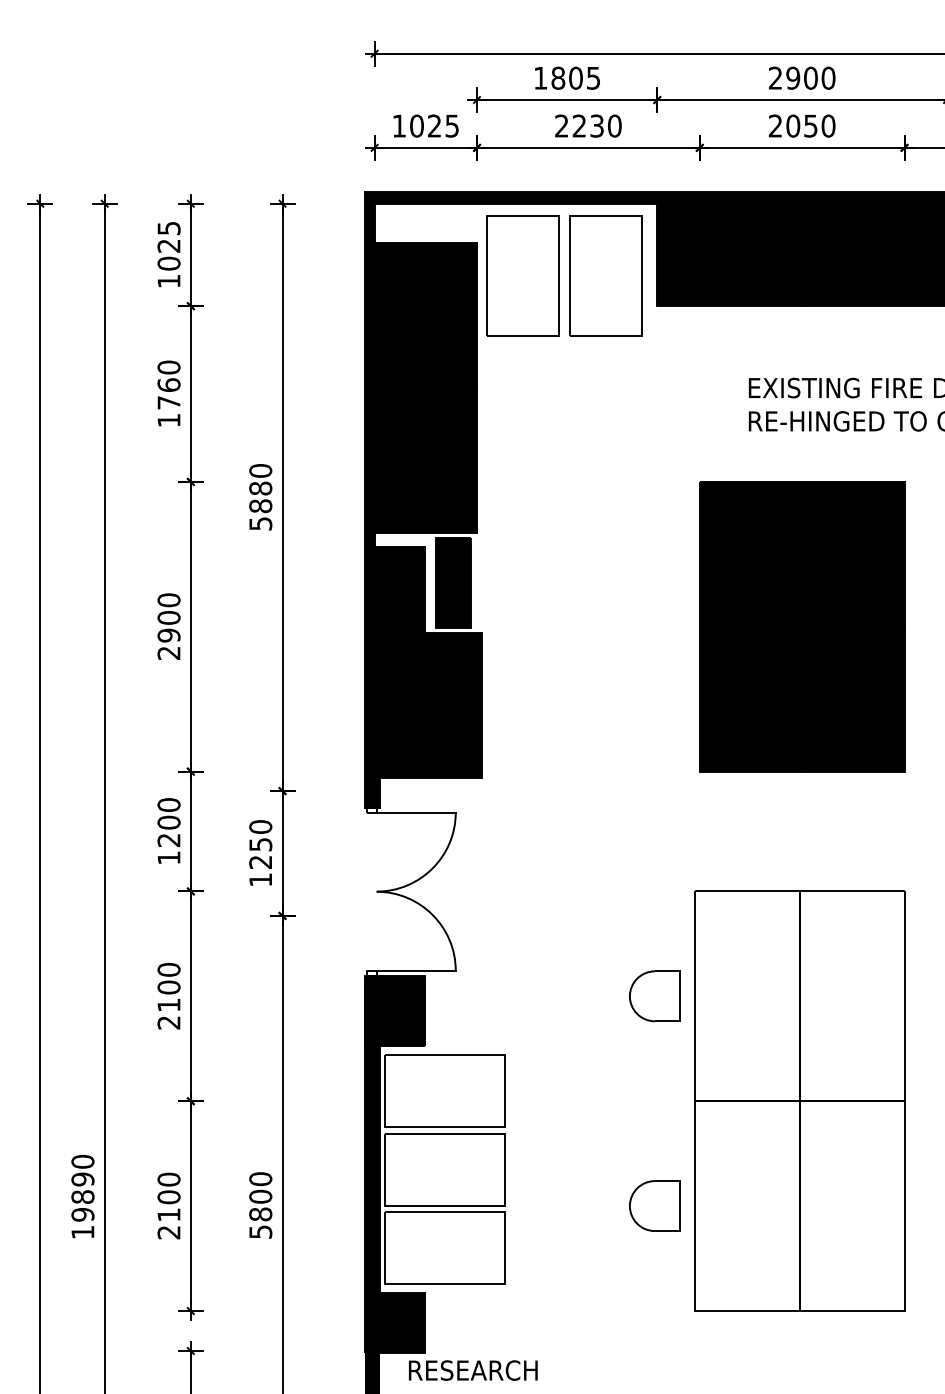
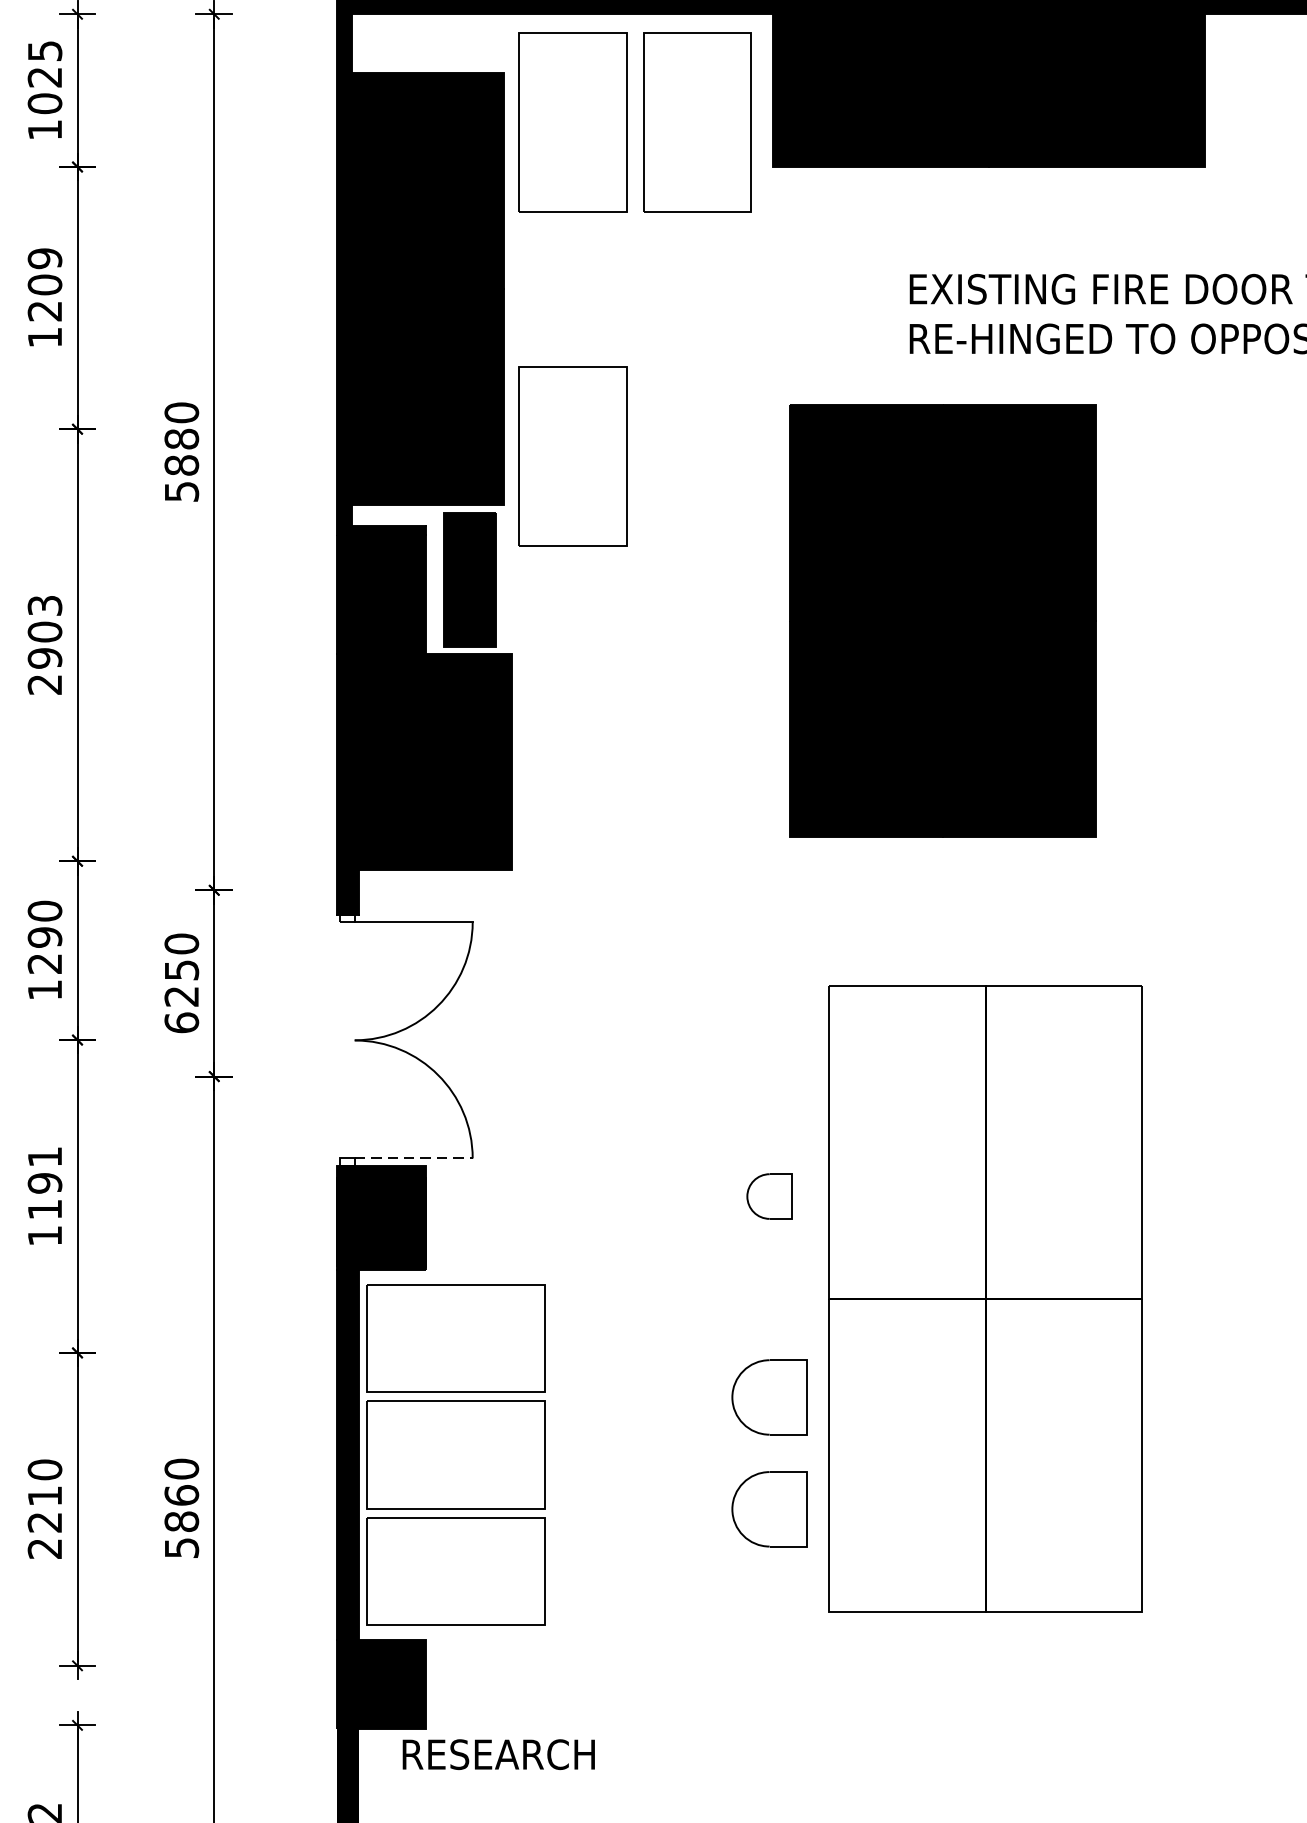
text: (168, 384) -> (44, 283), 1760 -> 1209
part: (522, 499) -> (572, 455), added
text: (168, 600) -> (44, 606), 2900 -> 2903
part: (802, 626) -> (943, 621), moved
text: (168, 822) -> (44, 937), 1200 -> 1290
text: (260, 879) -> (181, 1022), 1250 -> 6250
line: (416, 970) -> (414, 1157), solid -> dashed
text: (168, 996) -> (44, 1196), 2100 -> 1191
part: (654, 996) -> (769, 1196), size x0.6
part: (799, 1100) -> (985, 1298), moved
part: (654, 1130) -> (769, 1396), added
text: (260, 1196) -> (181, 1495), 5800 -> 5860
text: (168, 1205) -> (44, 1508), 2100 -> 2210

